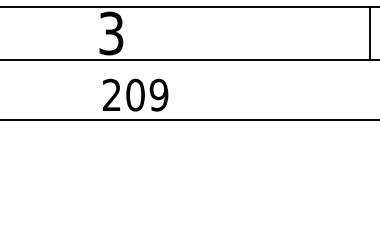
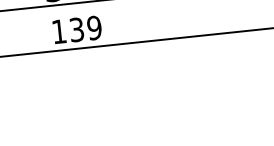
text: (123, 94) -> (67, 30), 209 -> 139

